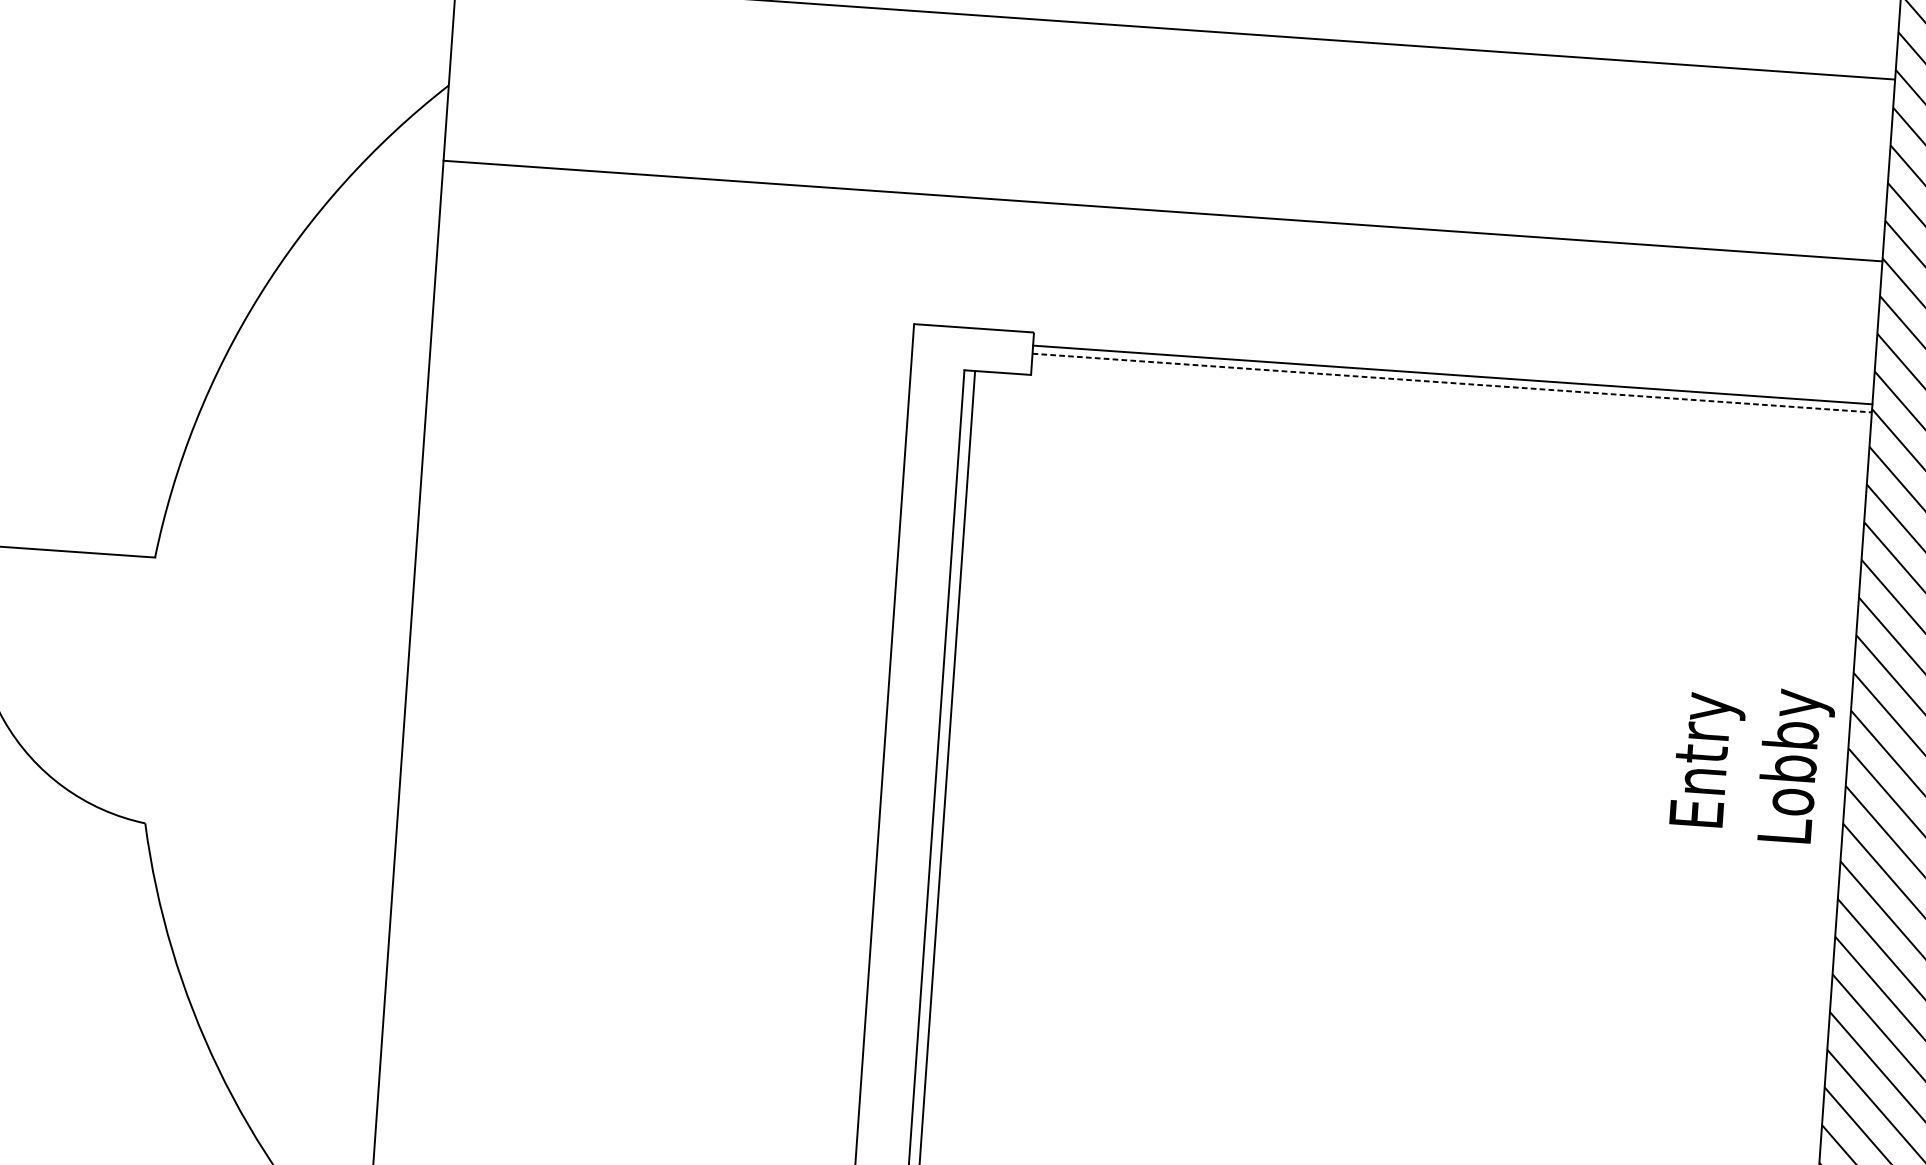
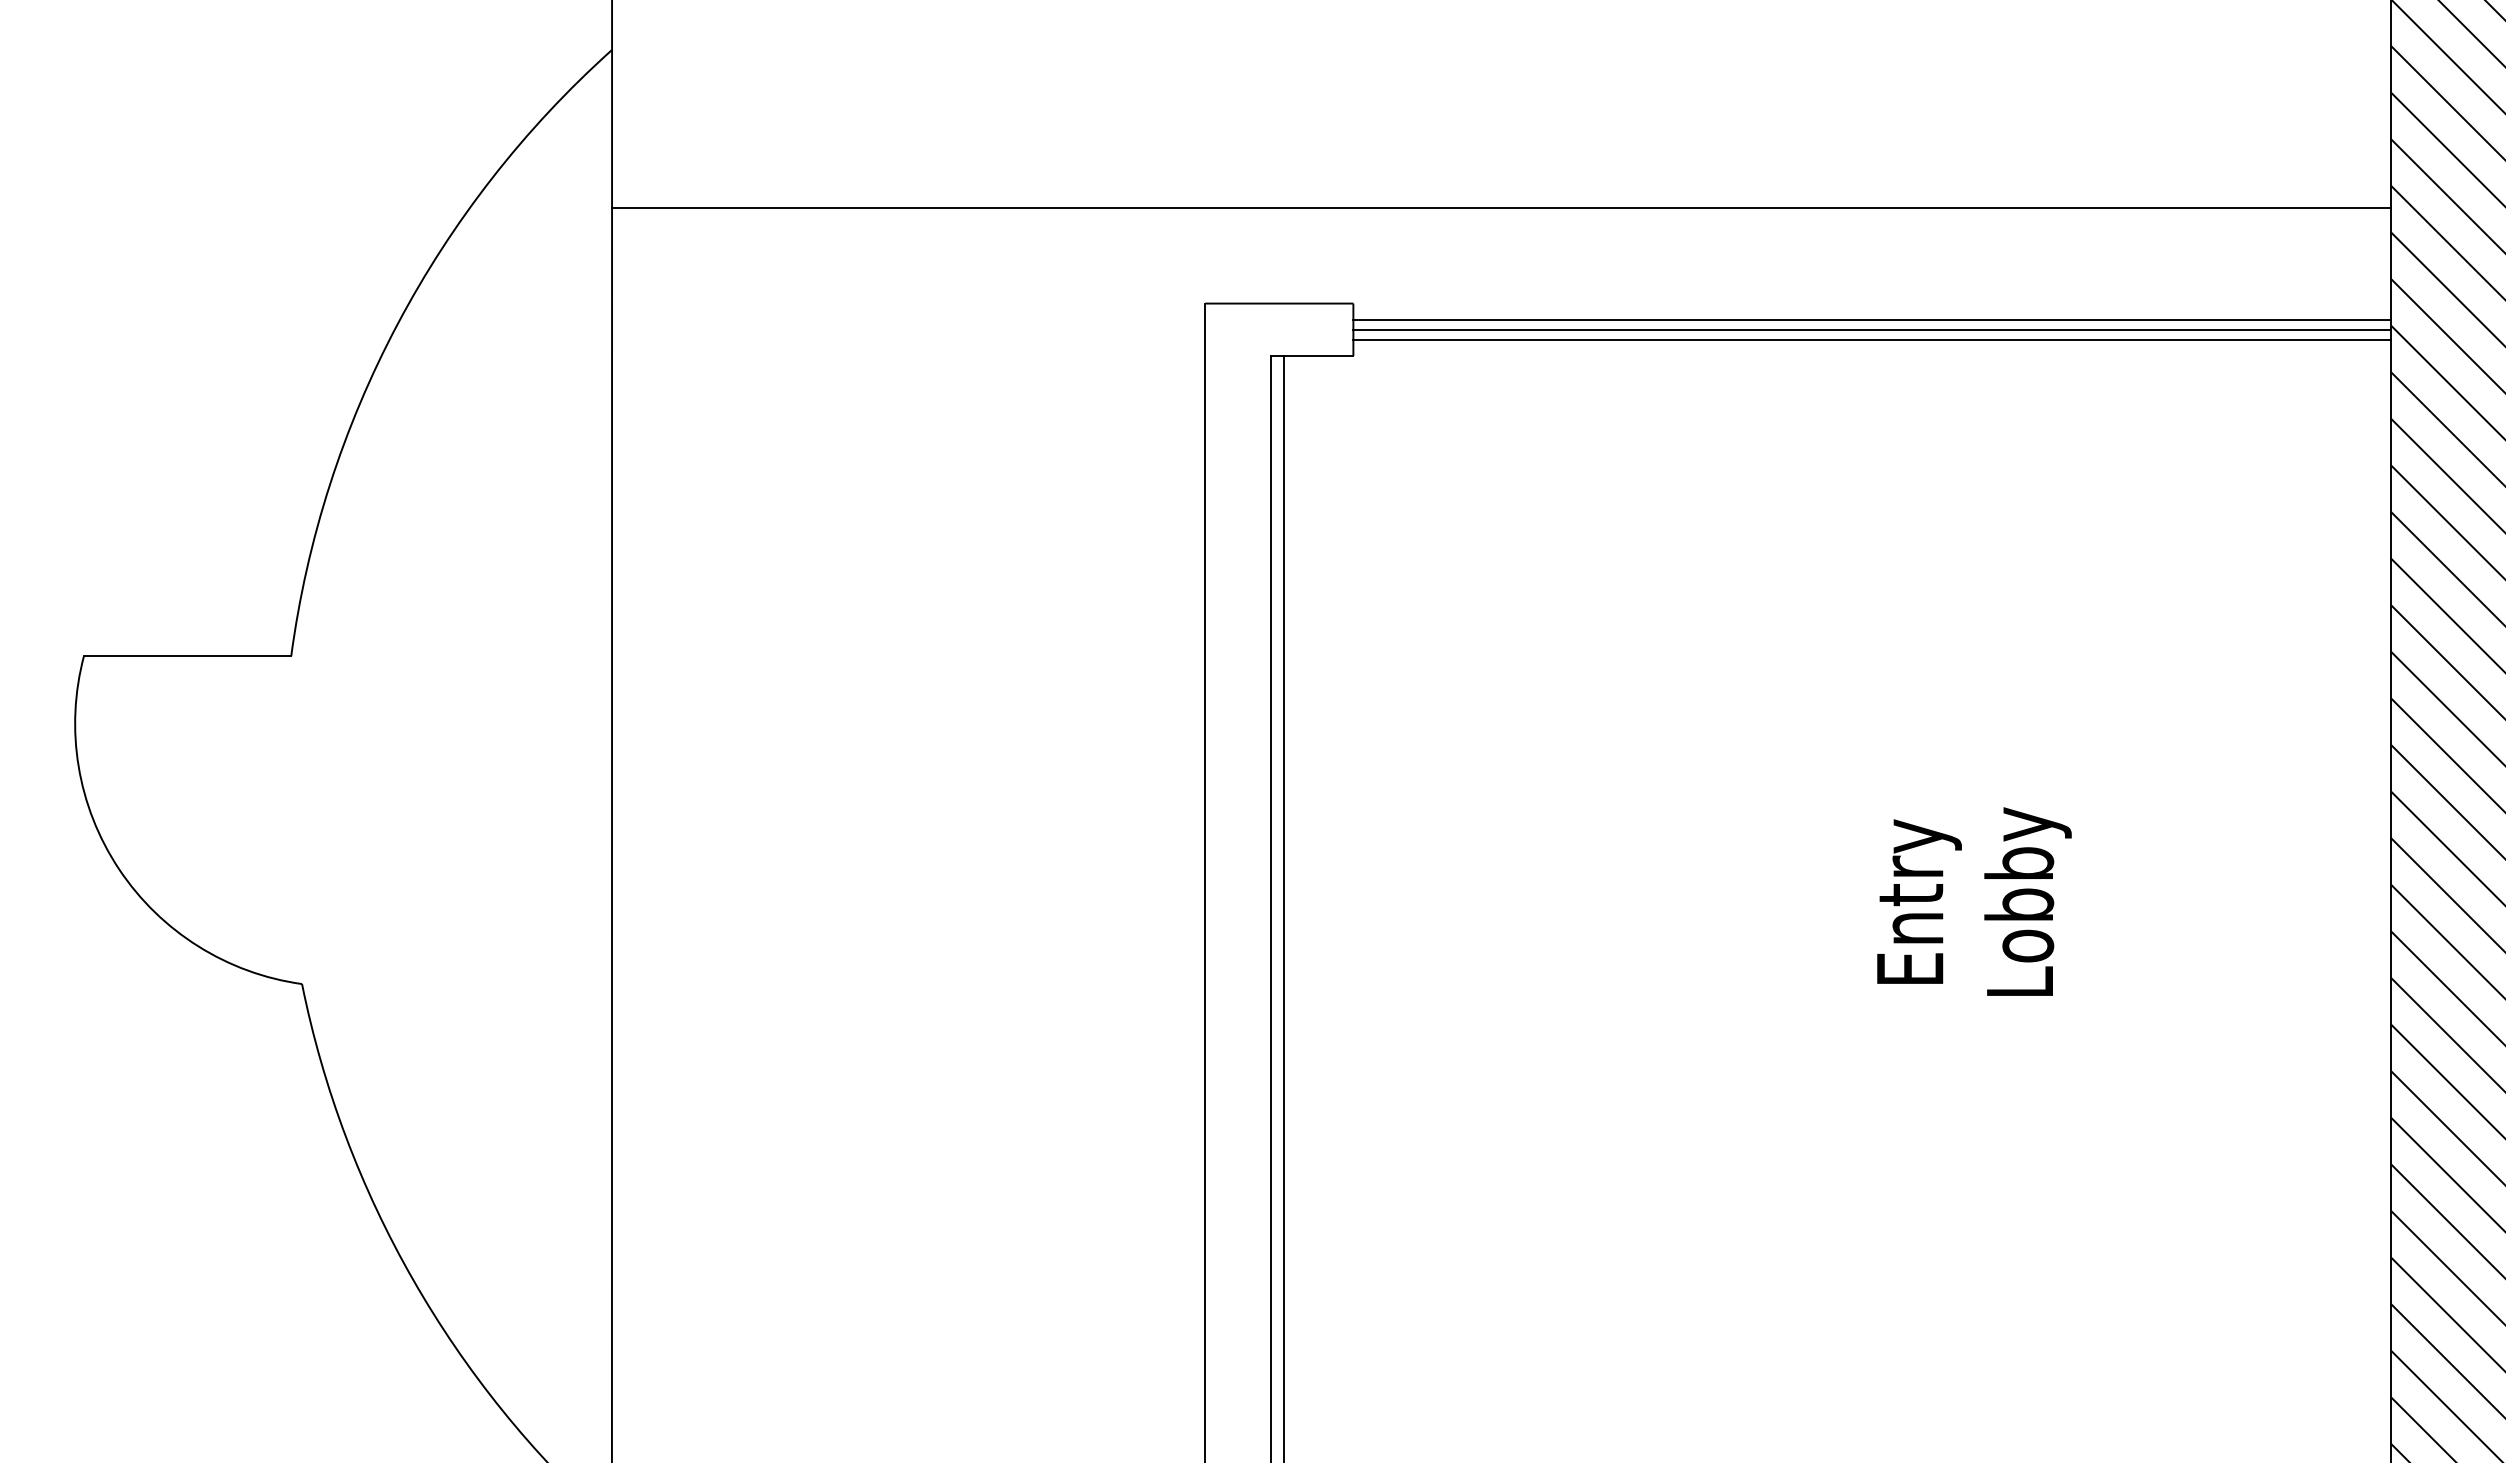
line: (1162, 211) -> (1501, 208), moved
line: (1452, 382) -> (1872, 329), dashed -> solid
line: (1451, 390) -> (1872, 339), added
text: (1752, 763) -> (1974, 901), moved

